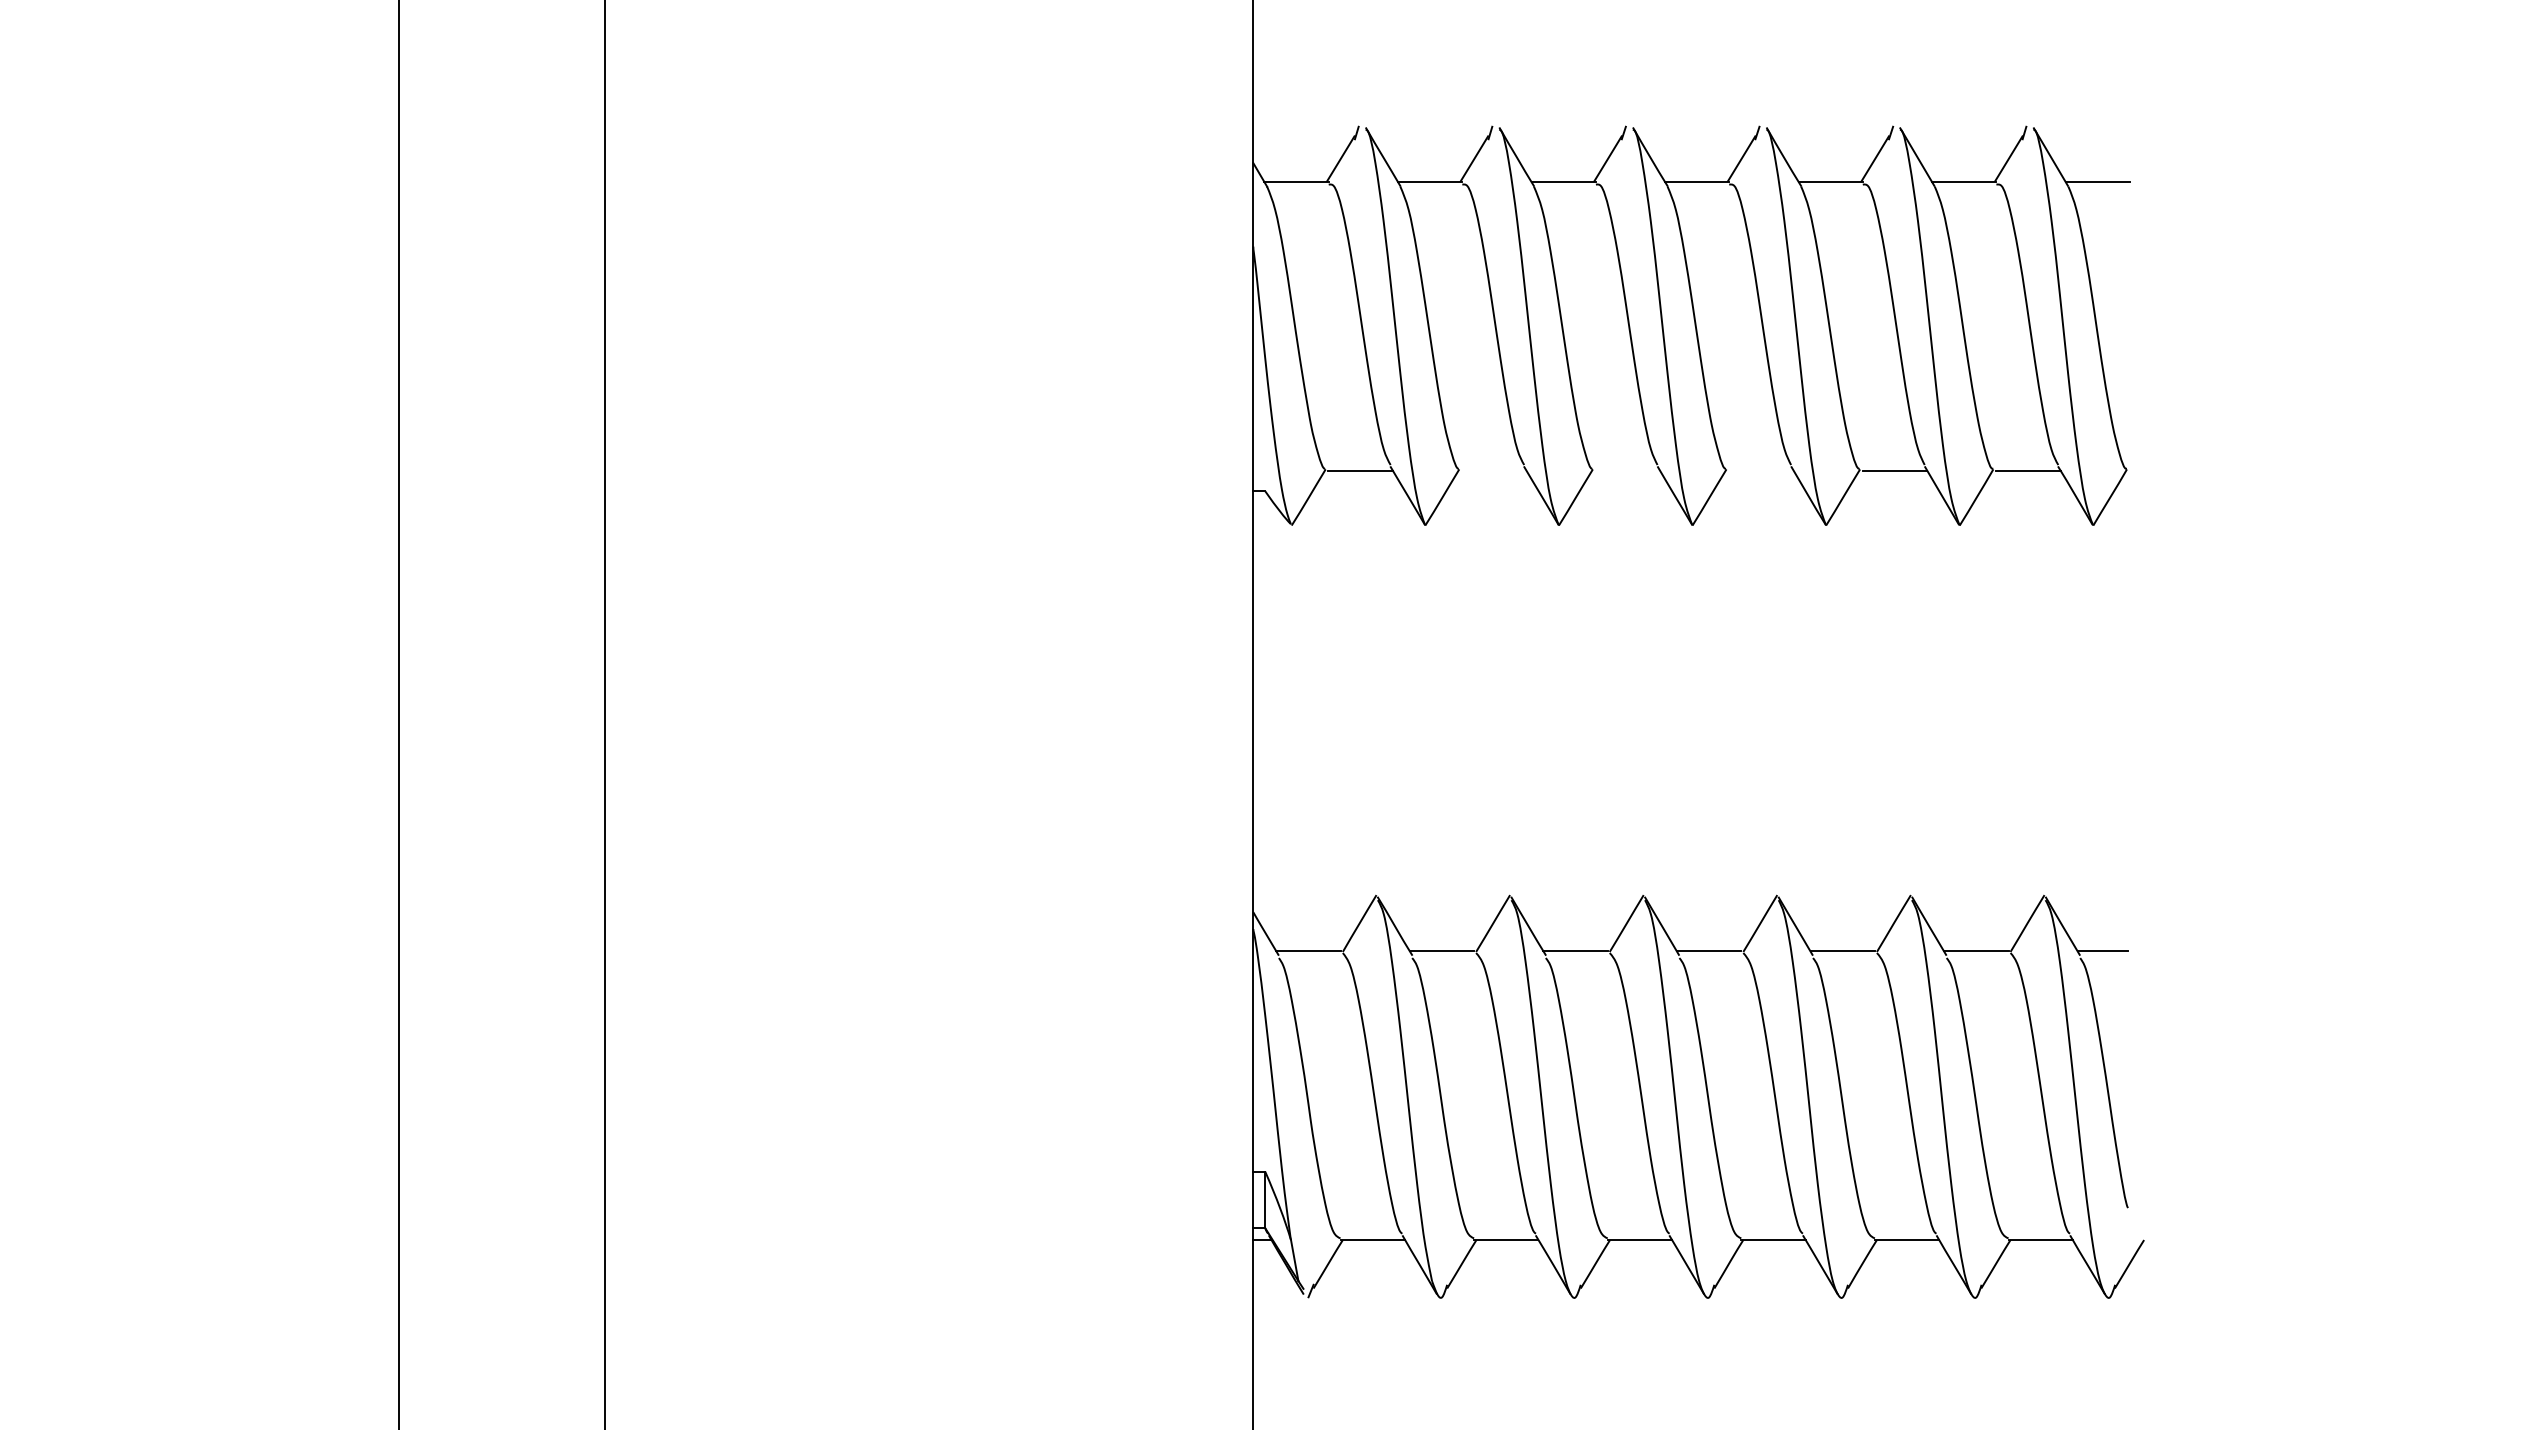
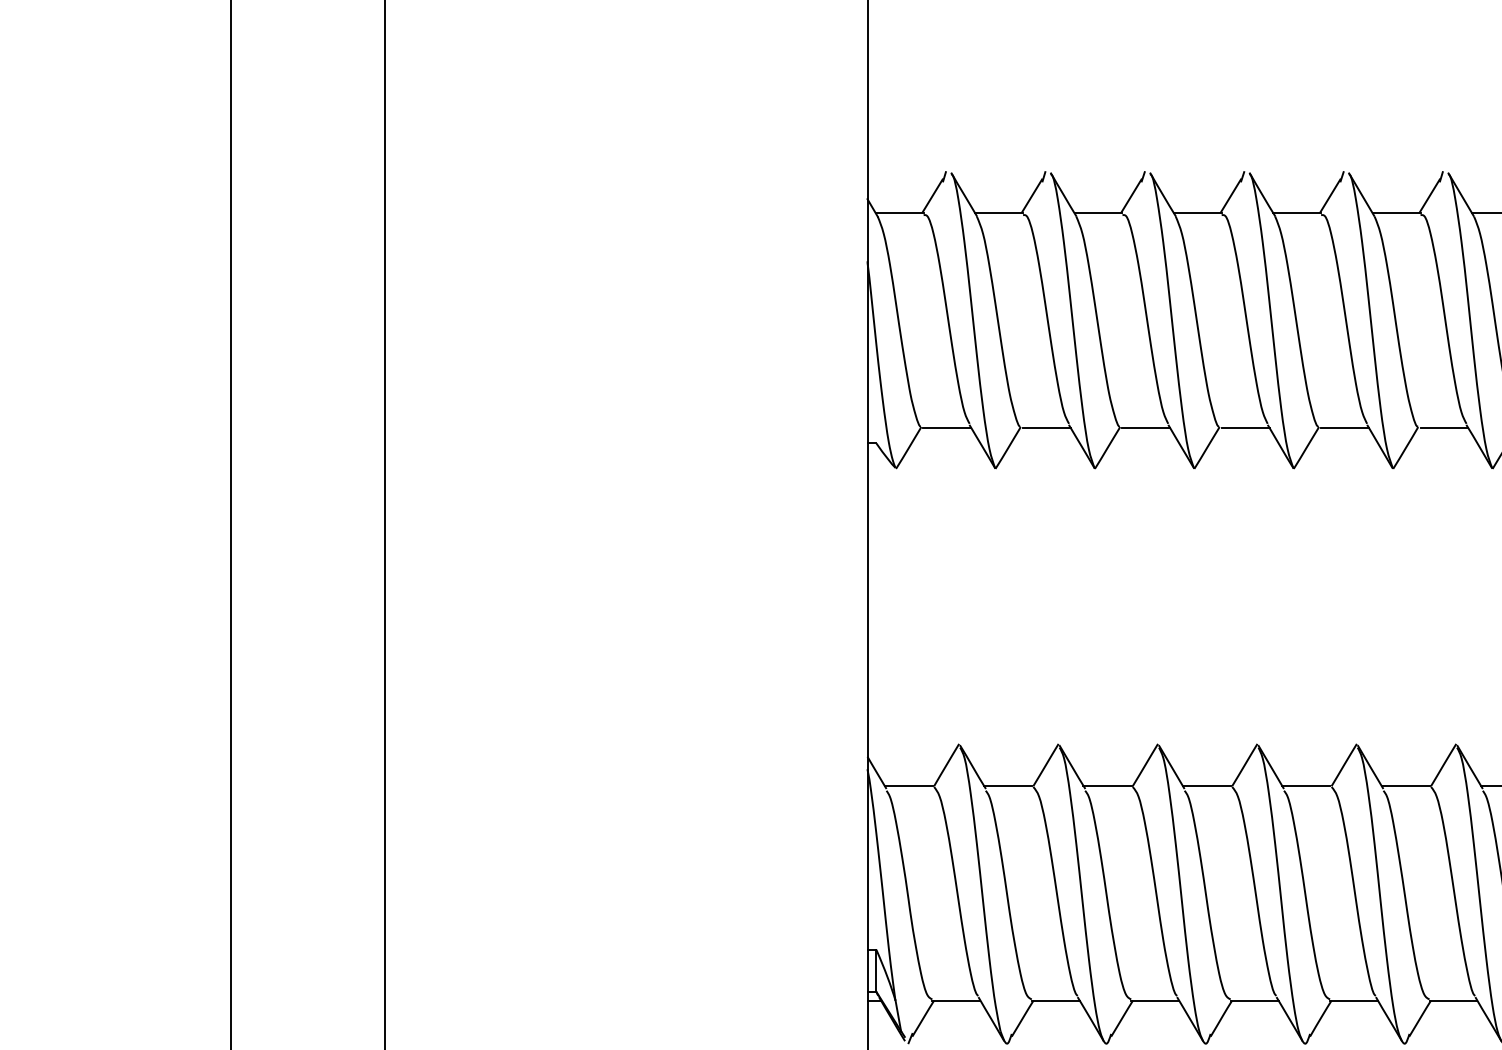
line: (1493, 470) -> (1046, 427), added
line: (1627, 470) -> (1145, 427), added
line: (1761, 470) -> (1245, 427), added

